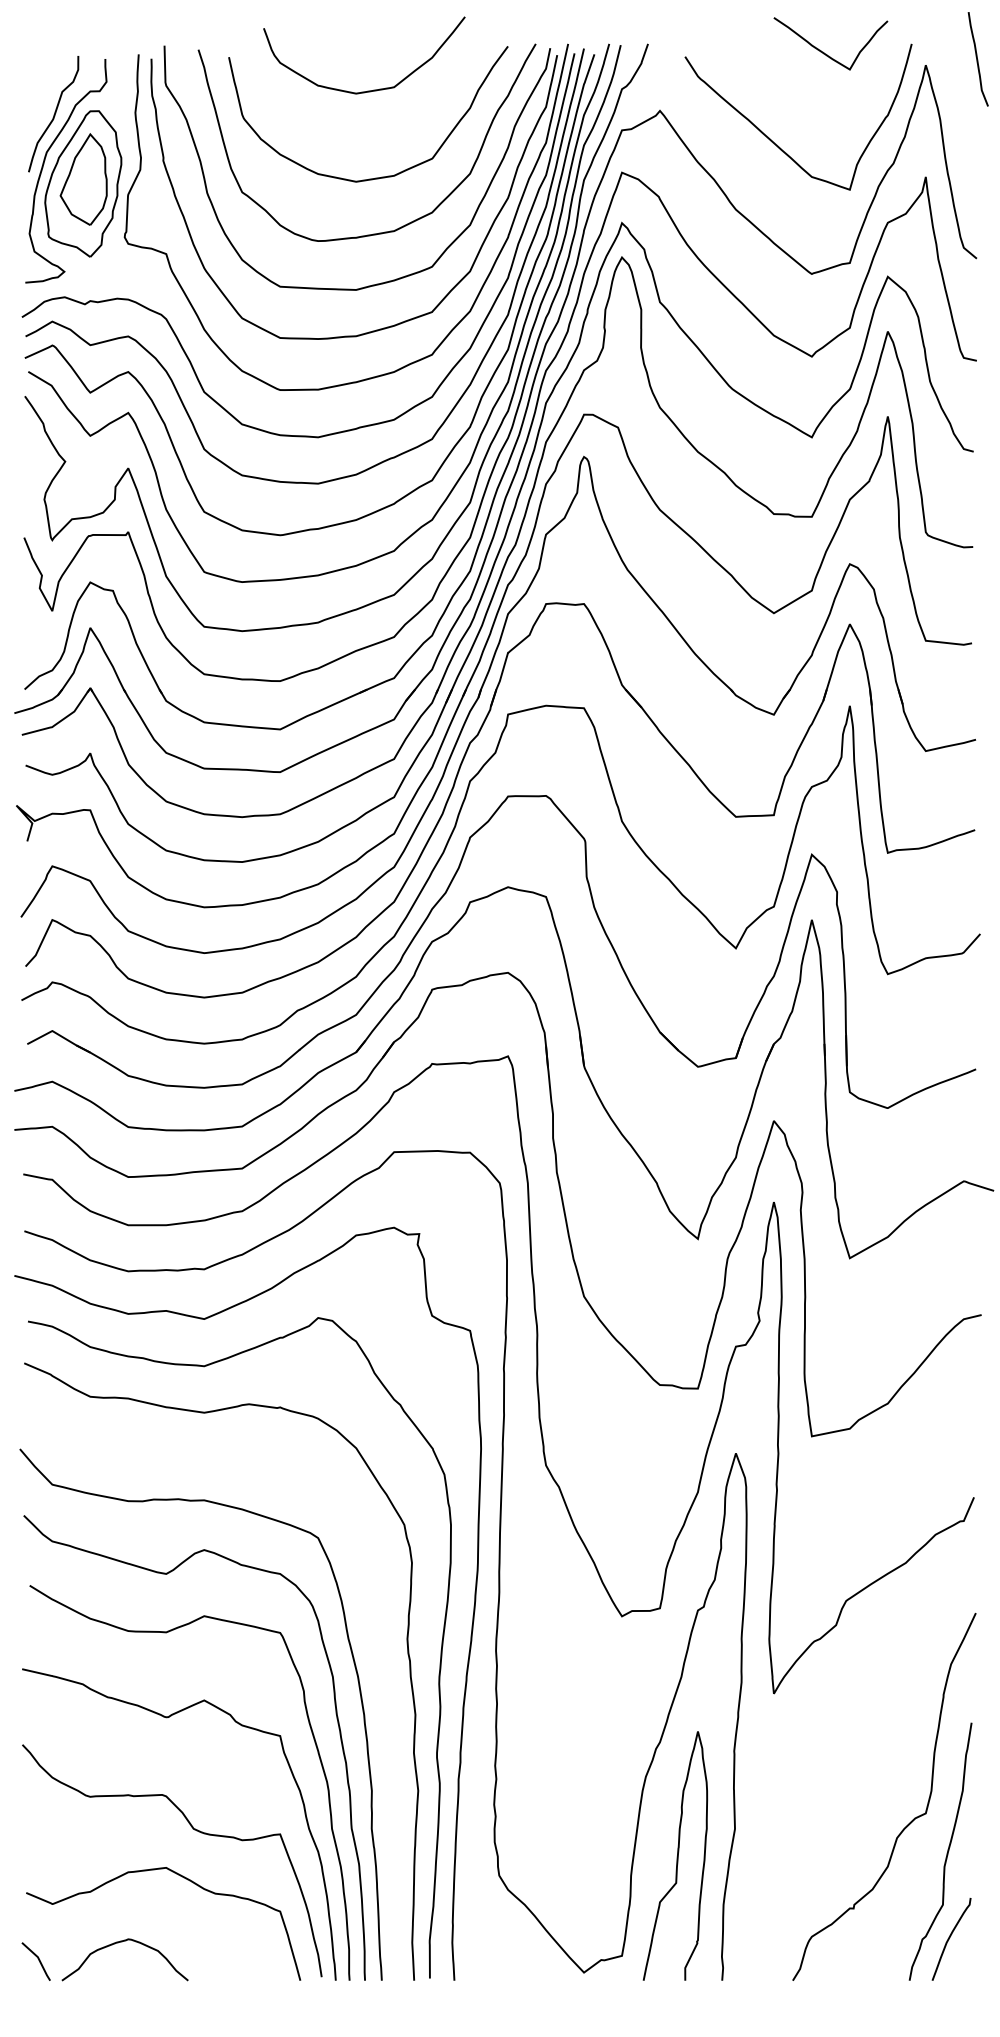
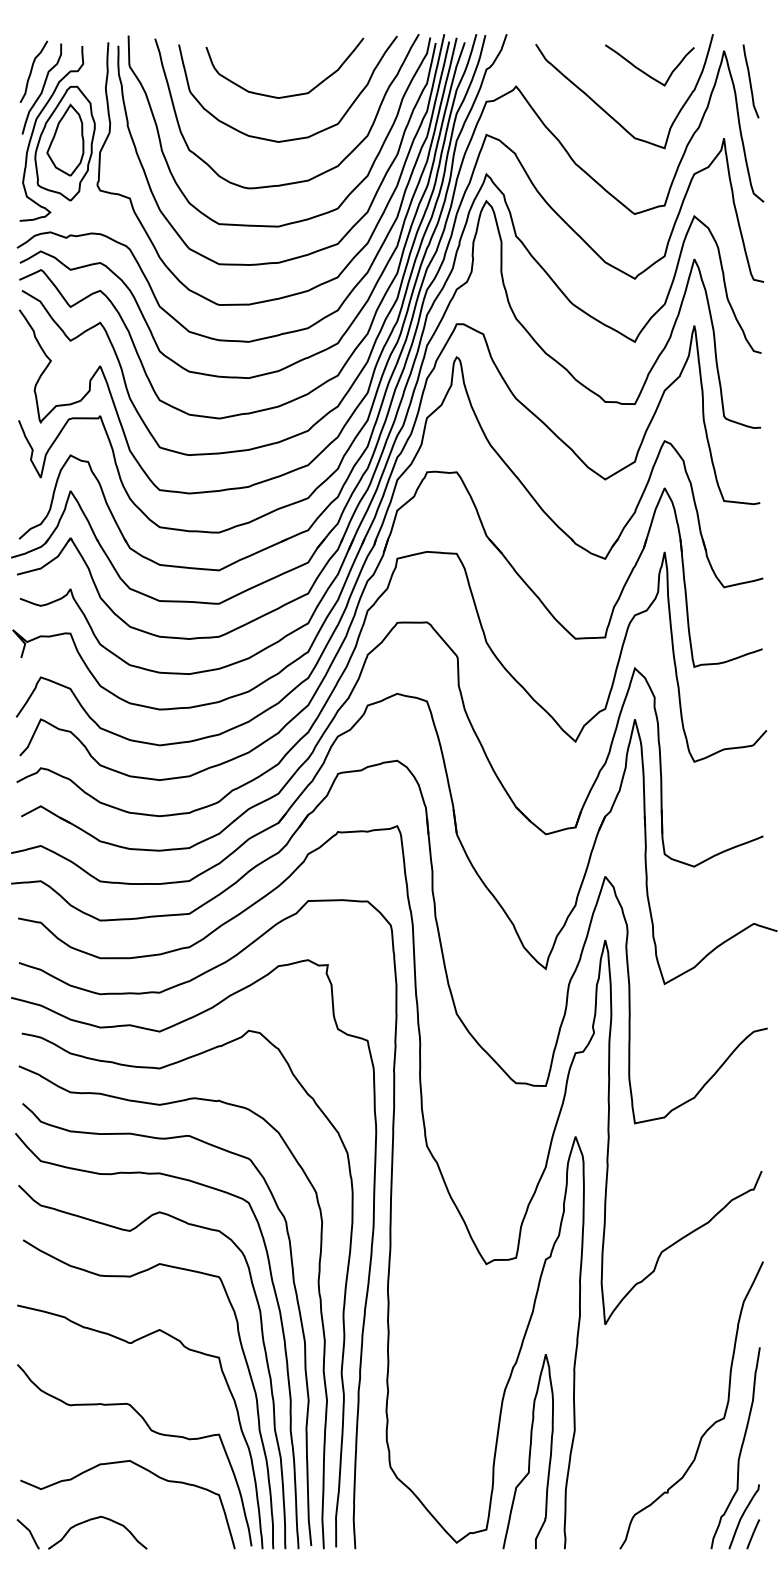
curve: (824, 52) -> (644, 72), moved
curve: (977, 59) -> (750, 81), moved
curve: (41, 90) -> (32, 70), added
curve: (367, 90) -> (287, 95), moved
curve: (379, 1664) -> (296, 1301), added
line: (962, 1961) -> (752, 1534), added

